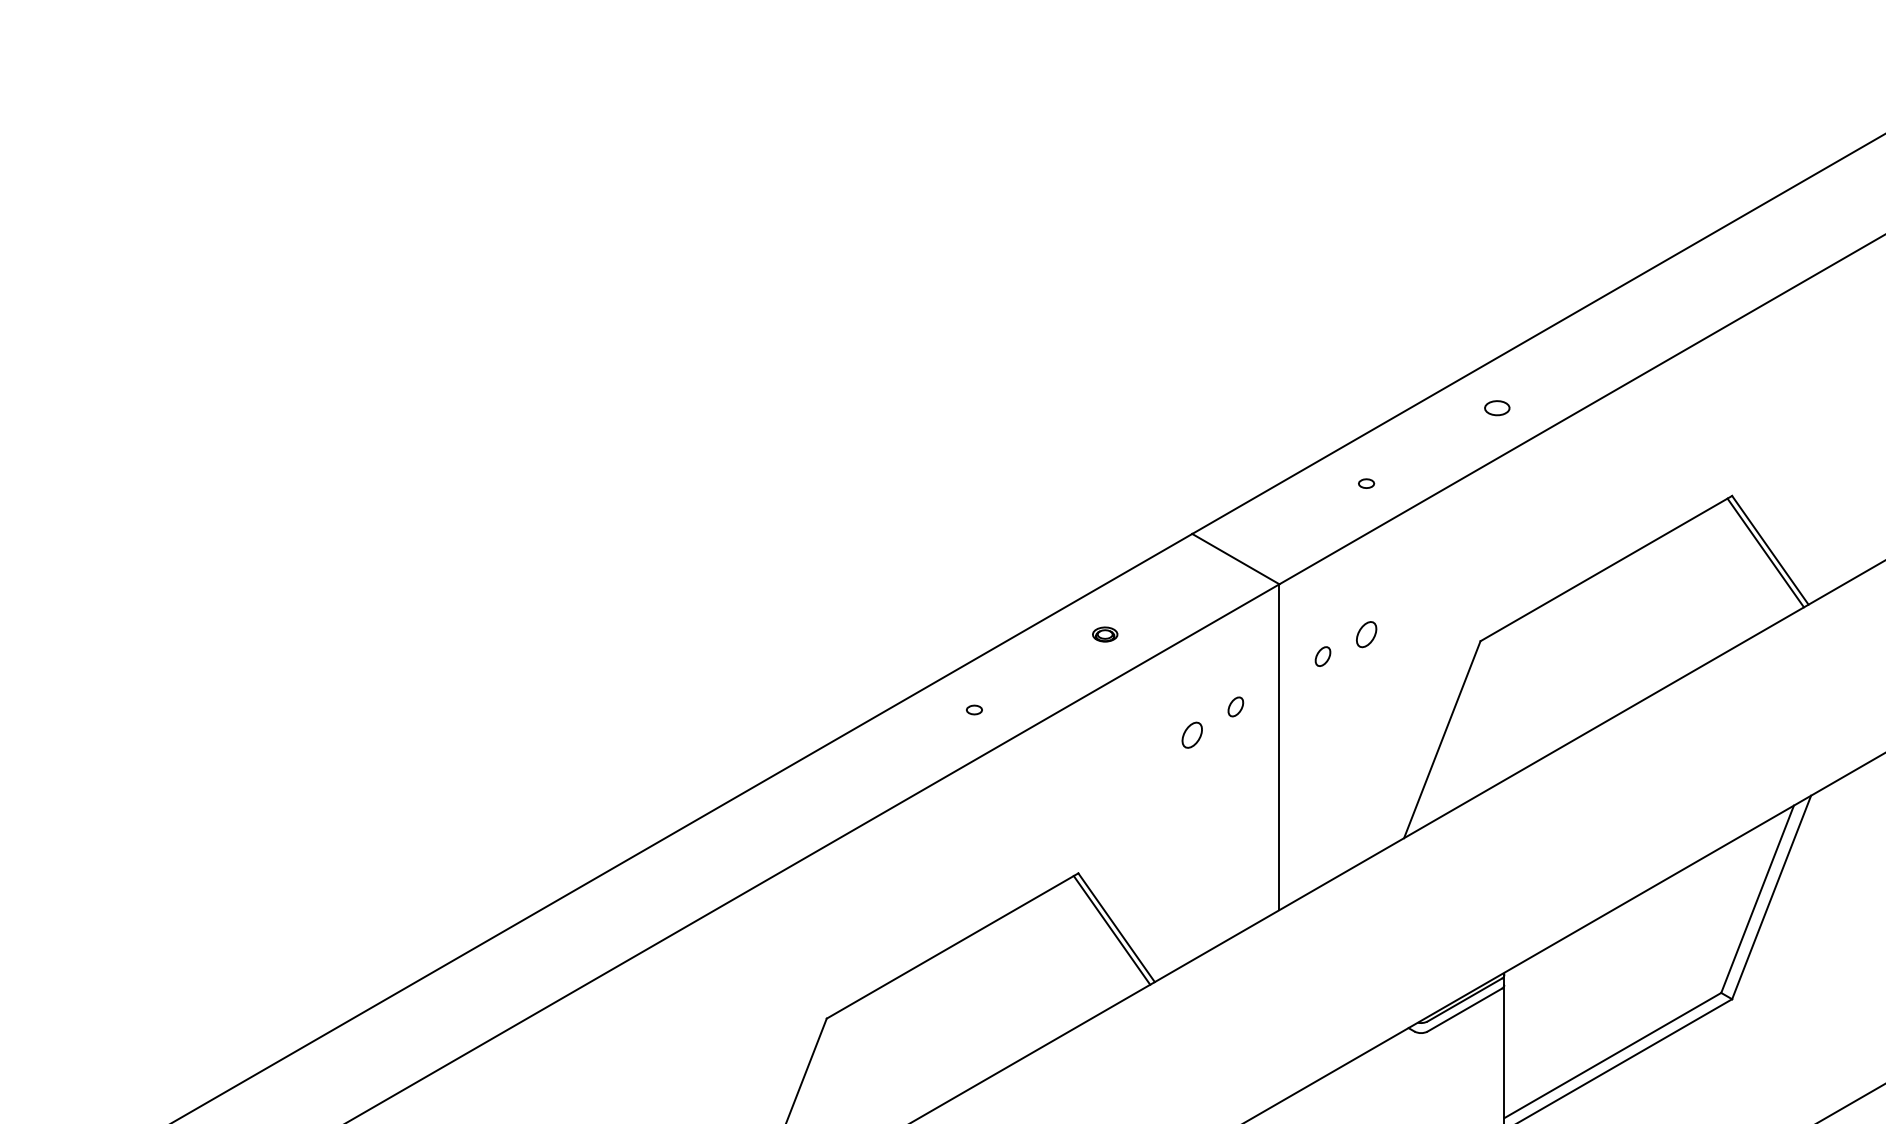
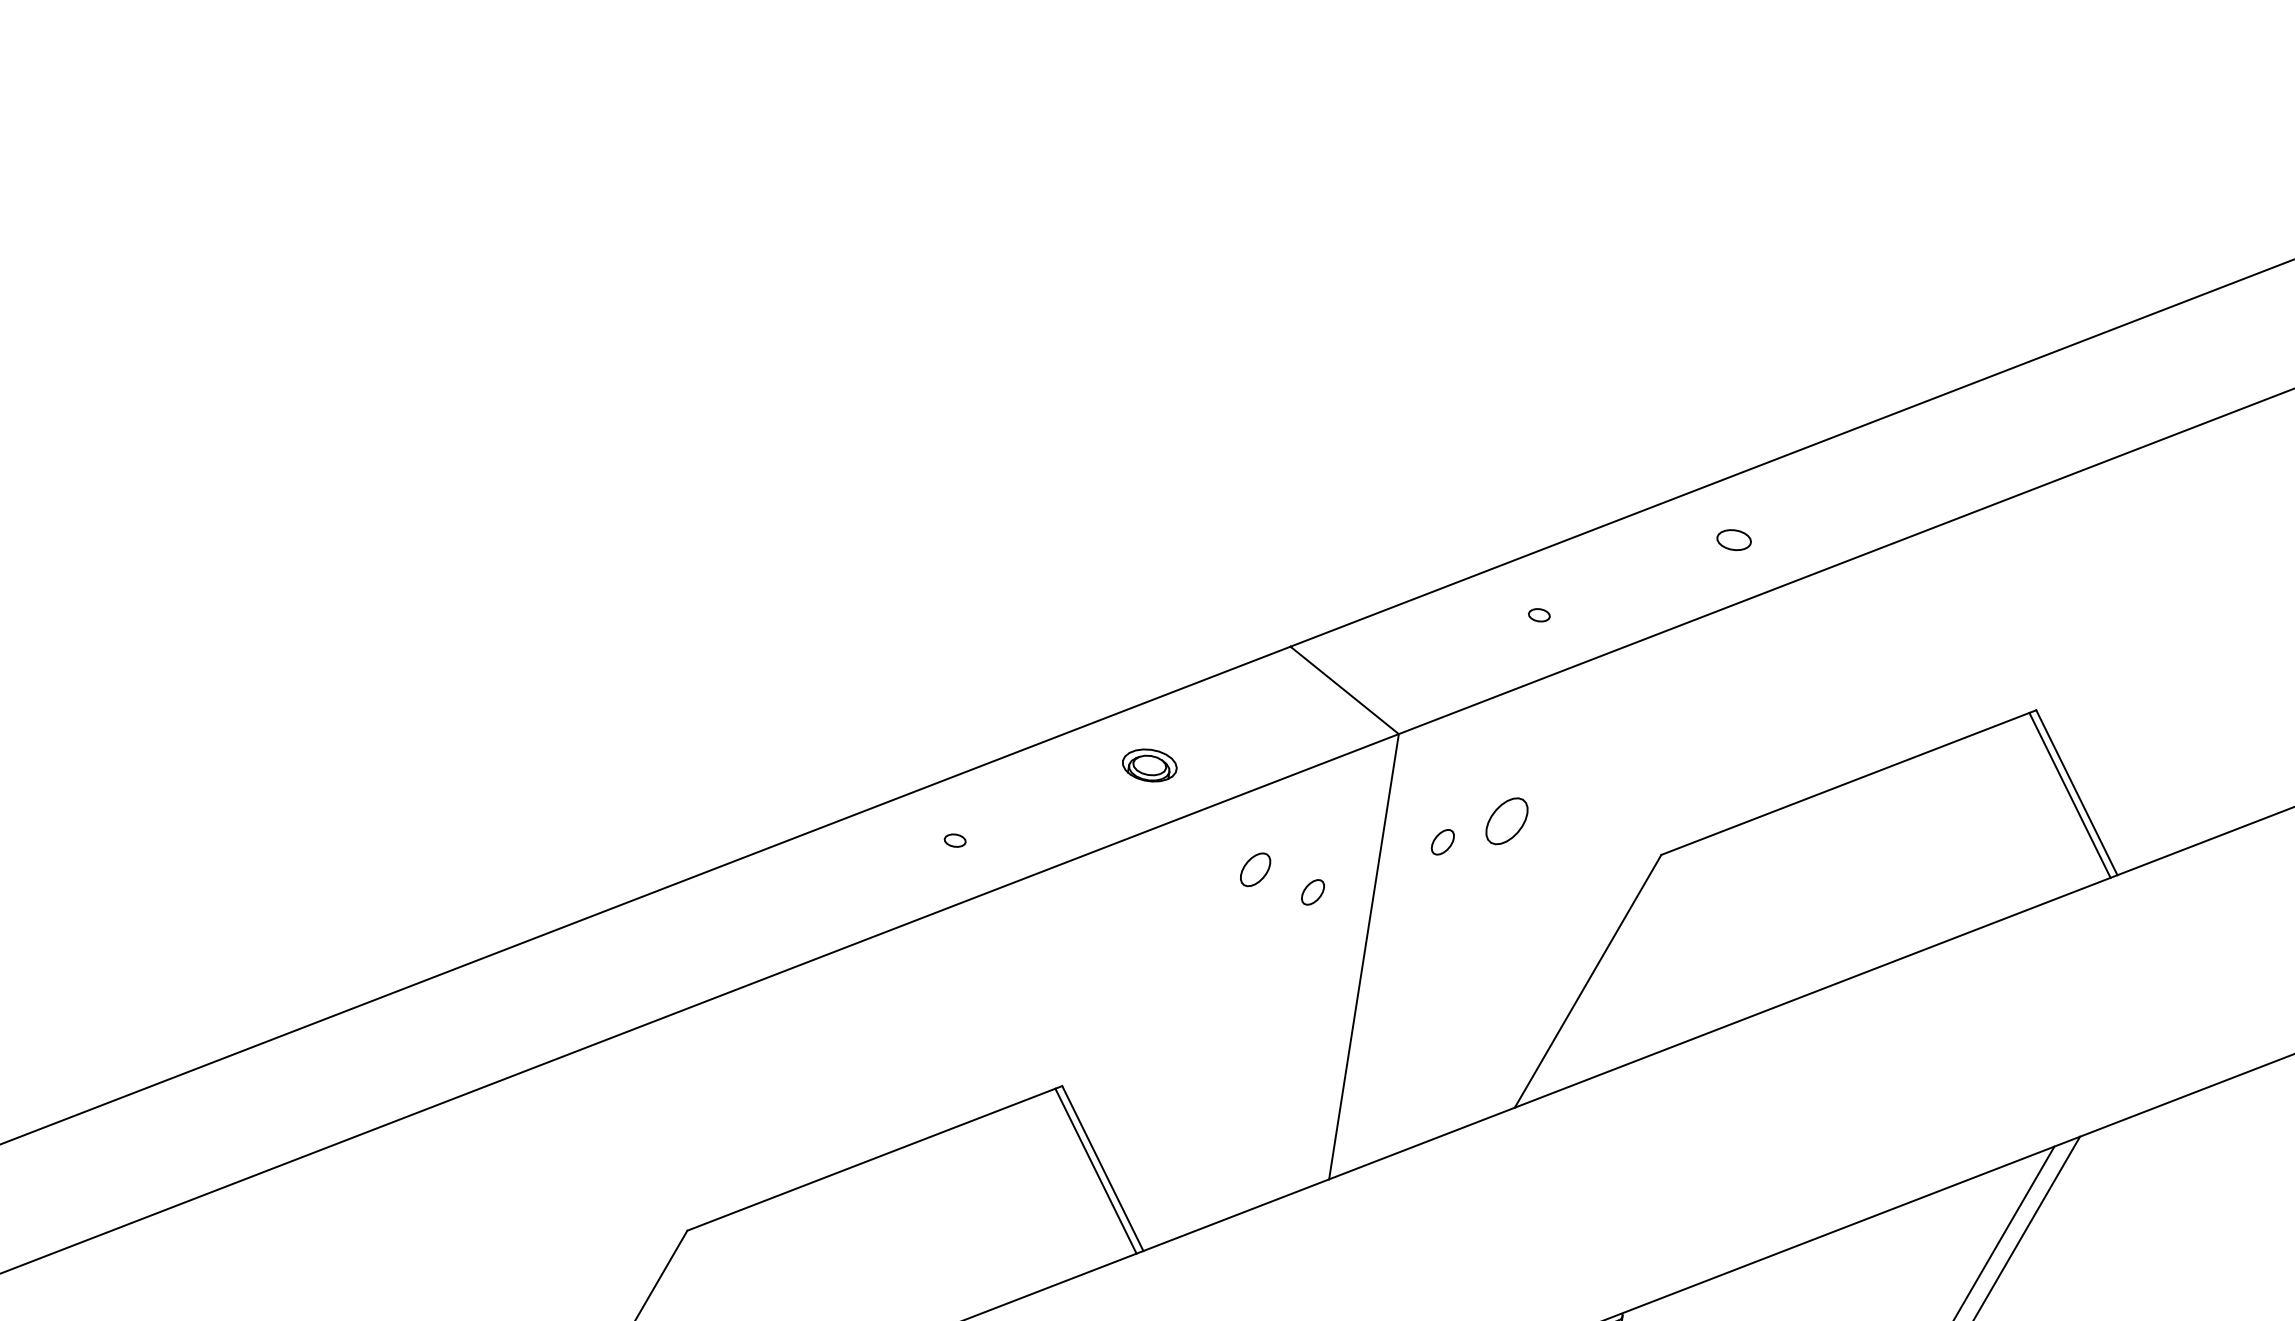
part: (1105, 634) -> (1150, 765), size x1.6
part: (1366, 634) -> (1507, 821), size x1.4
part: (1191, 734) -> (1254, 868), moved

